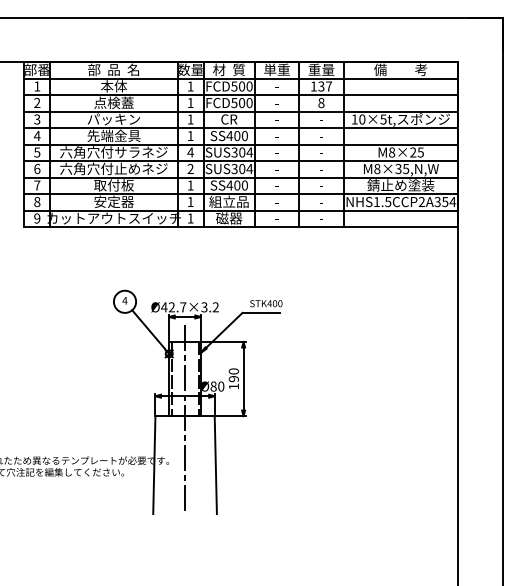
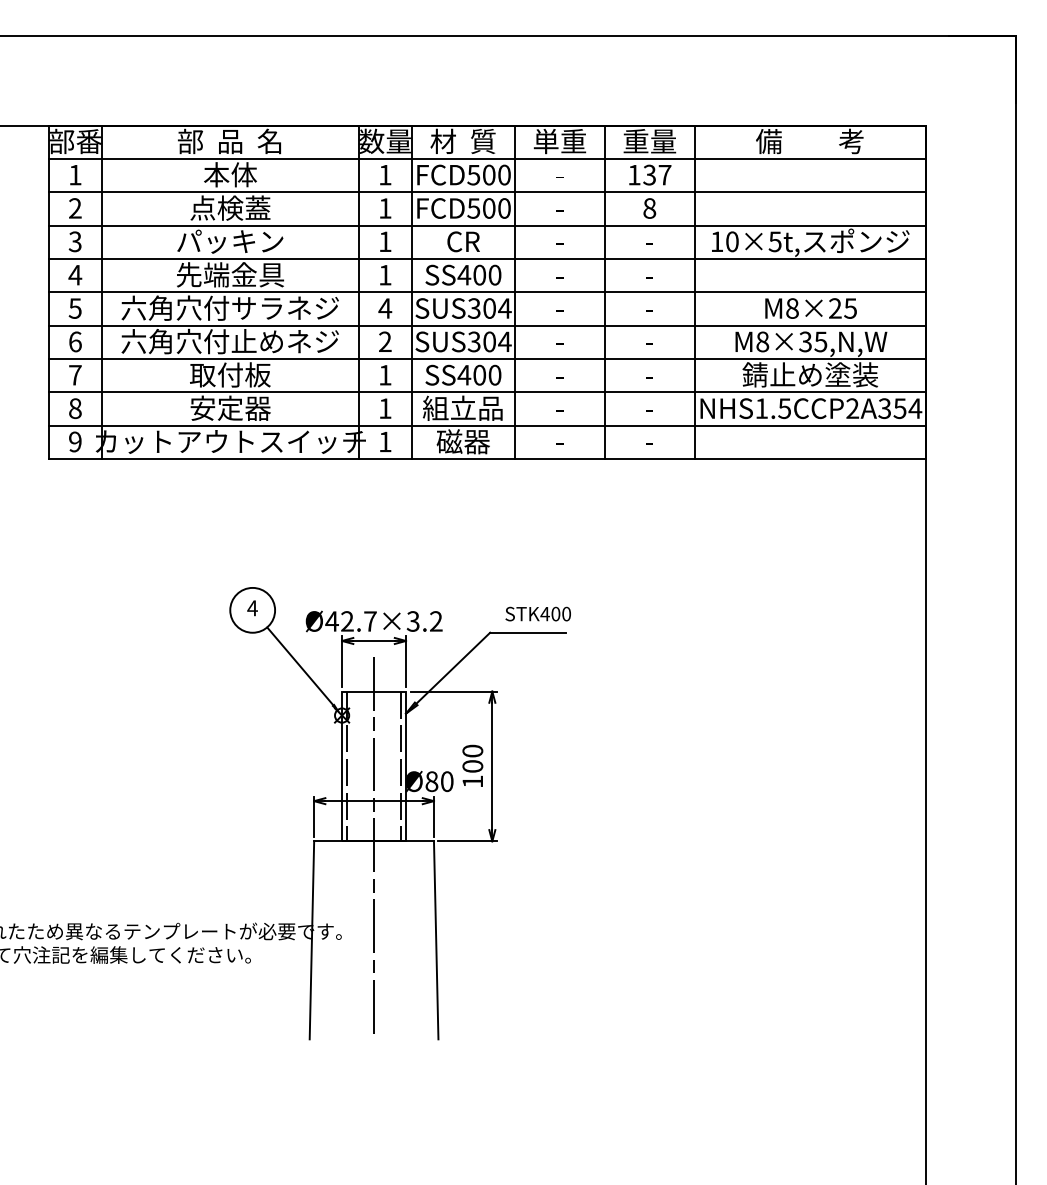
text: (233, 379) -> (471, 767), 190 -> 100

